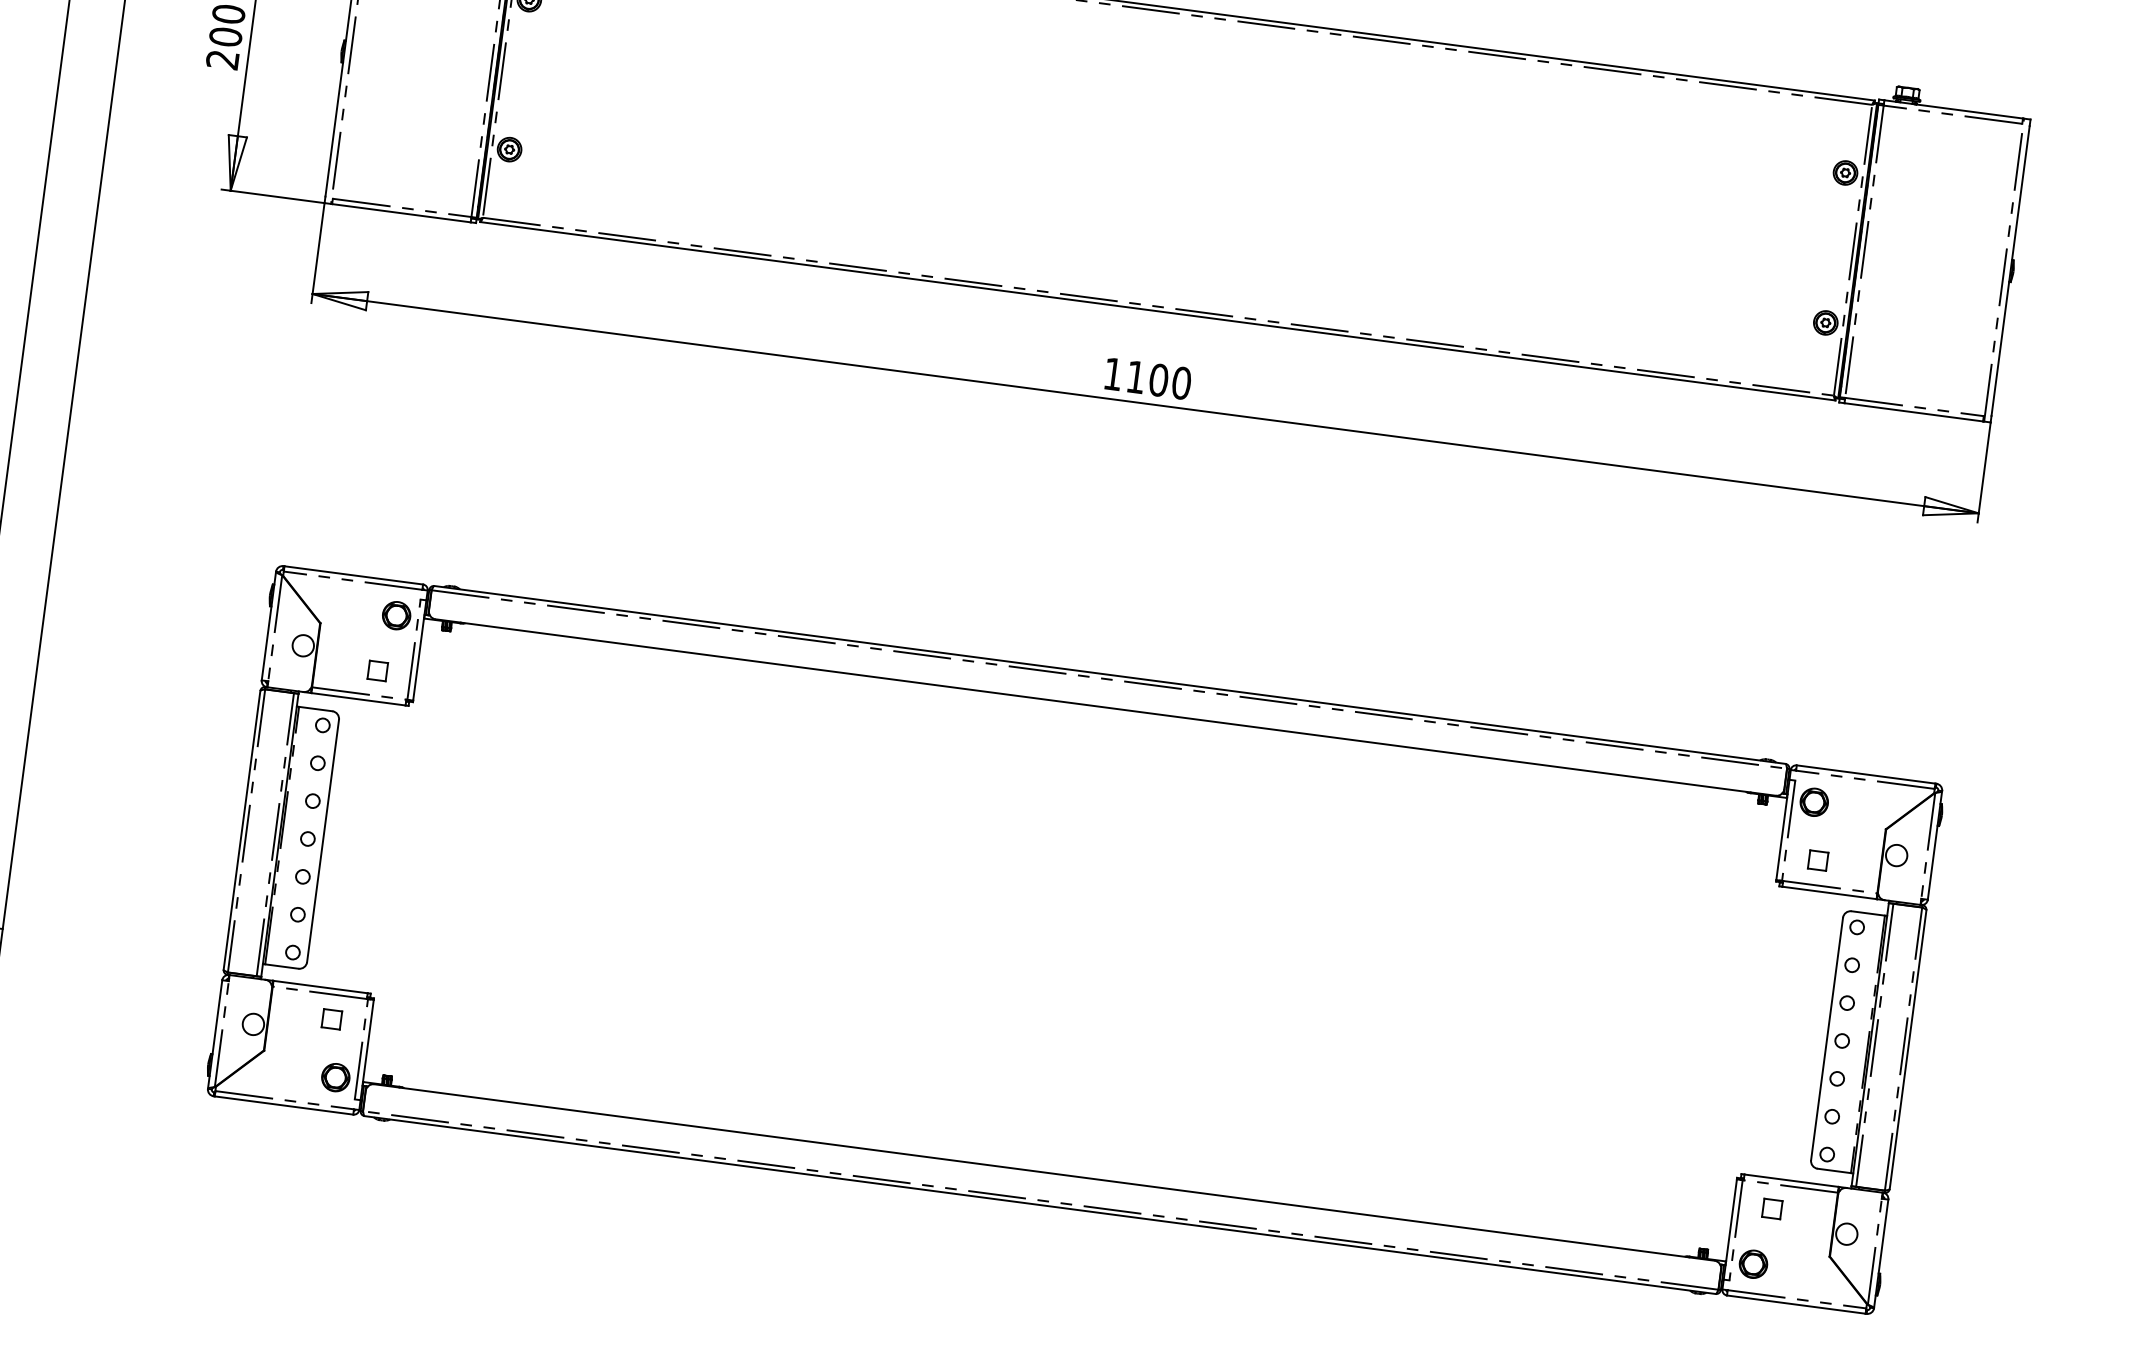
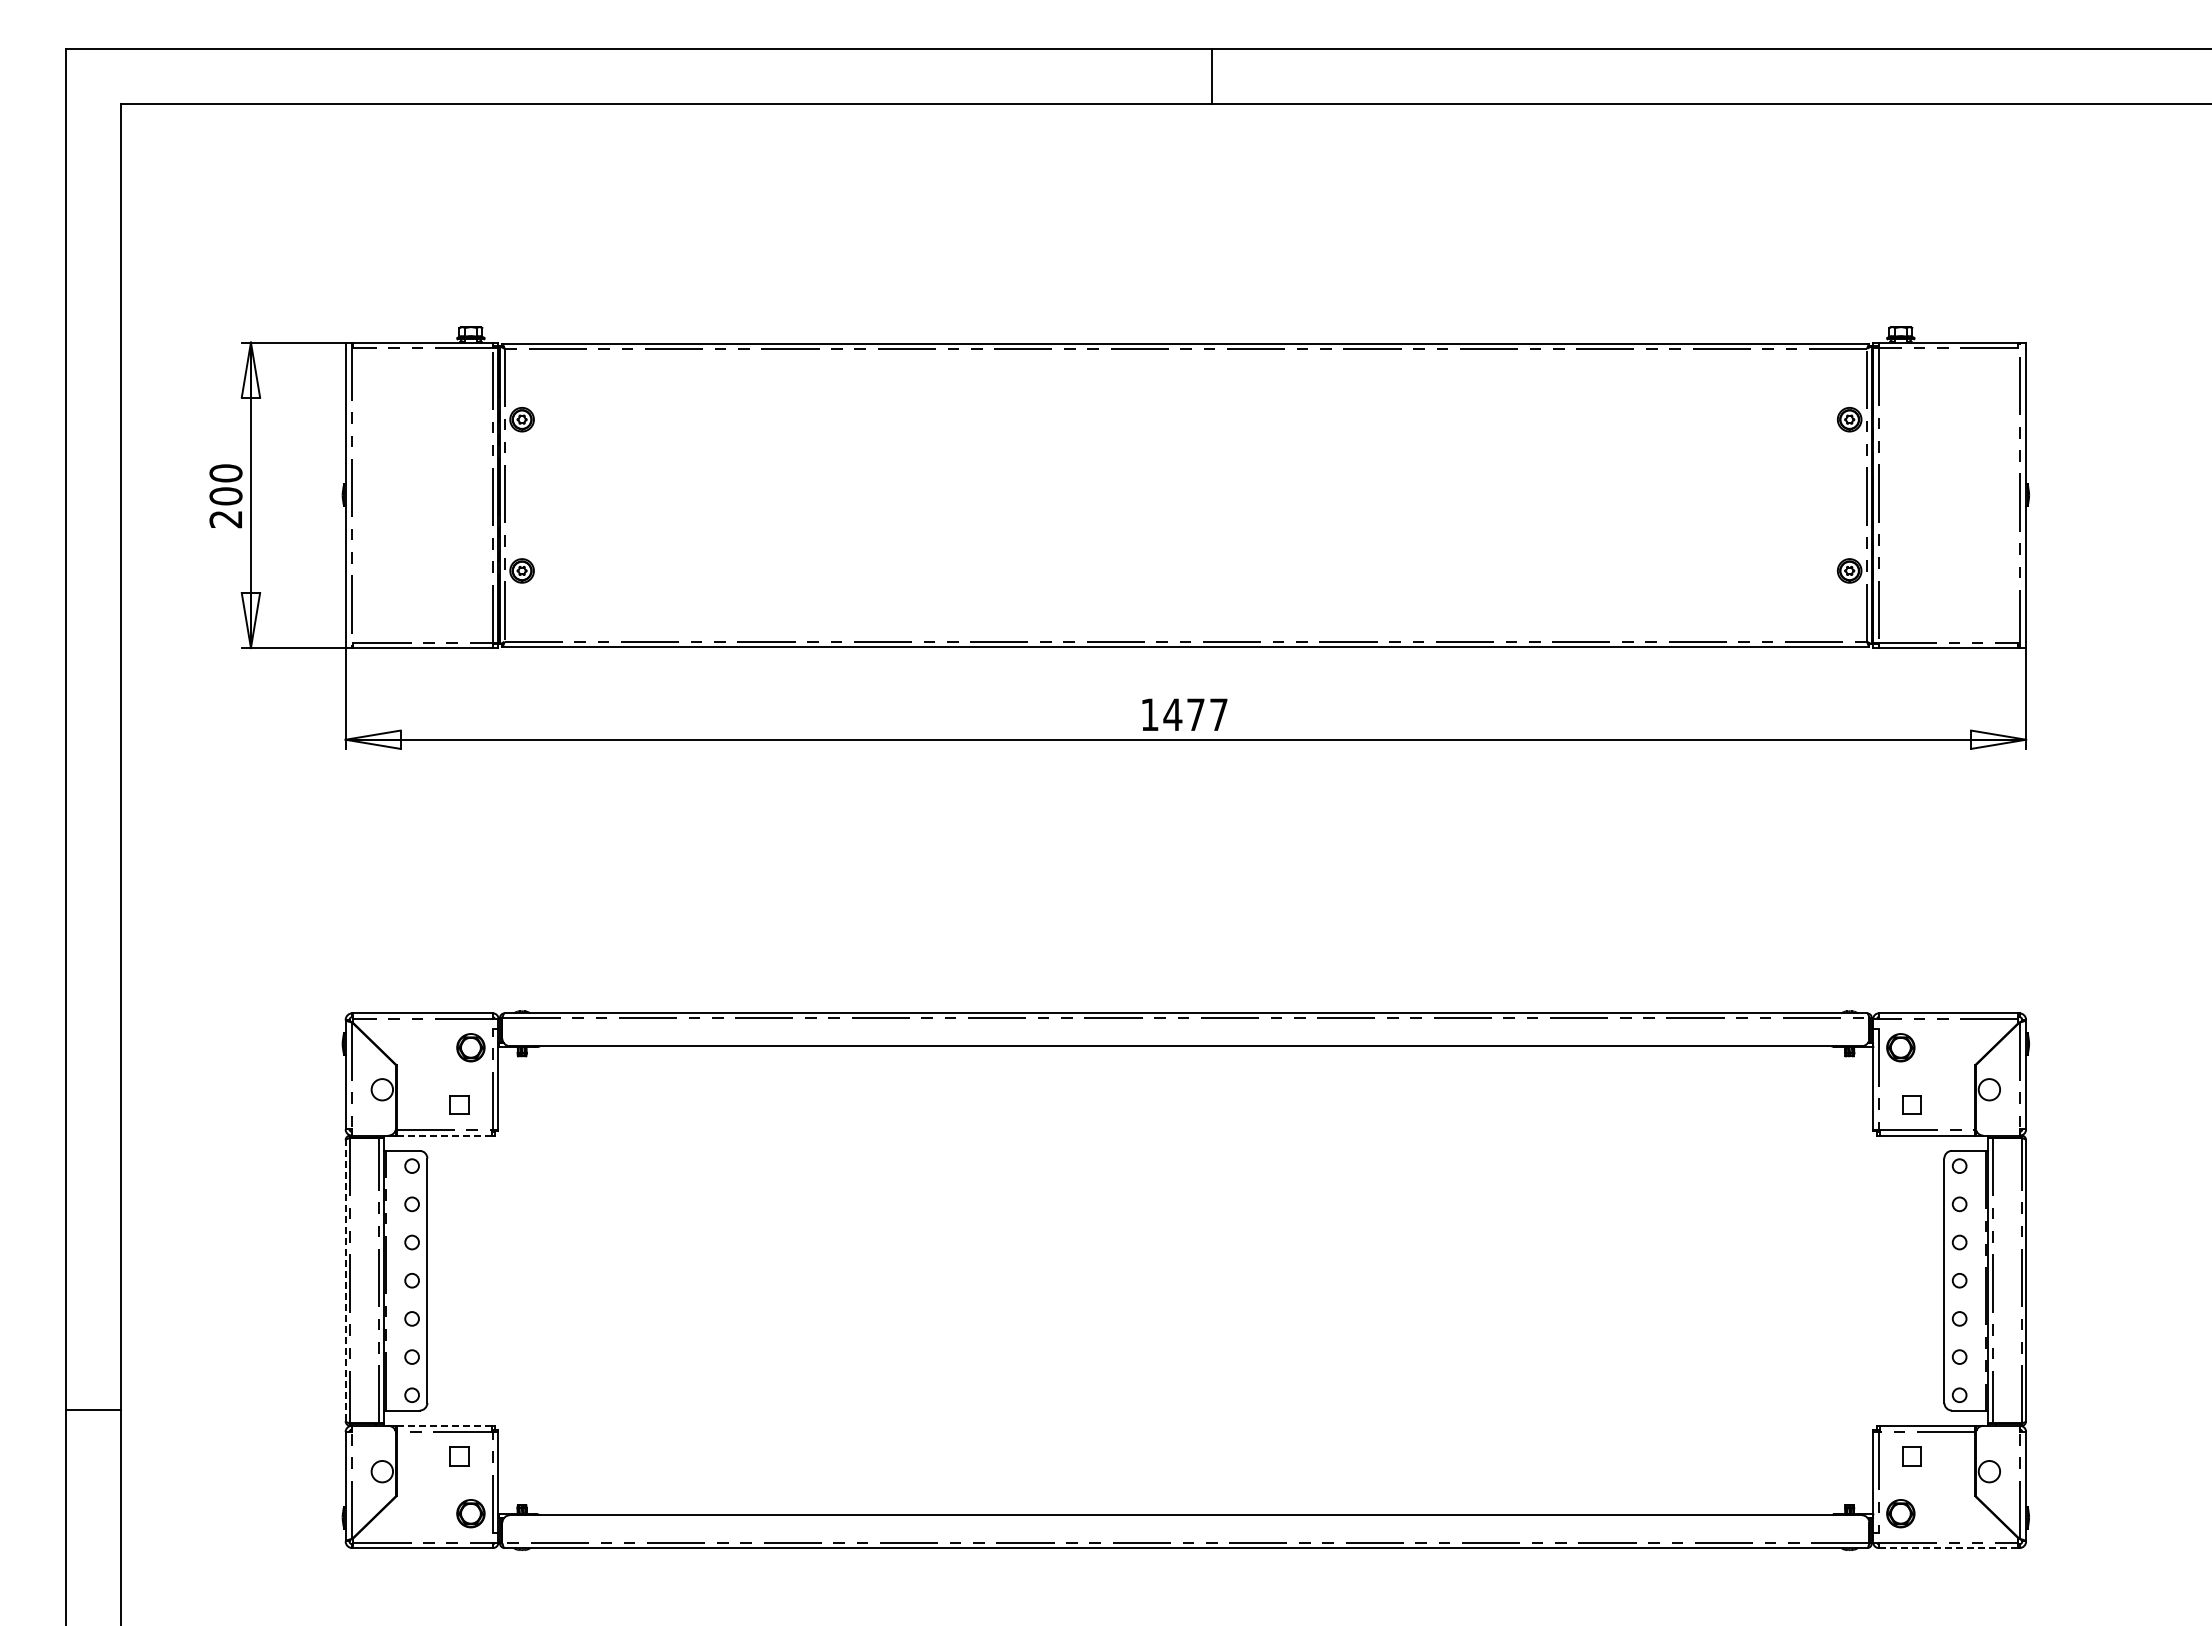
text: (1158, 379) -> (1195, 714), 1100 -> 1477
line: (358, 699) -> (444, 1135), solid -> dashed
line: (241, 830) -> (345, 1280), solid -> dashed
line: (321, 986) -> (444, 1425), solid -> dashed
line: (1796, 1305) -> (1948, 1548), solid -> dashed

